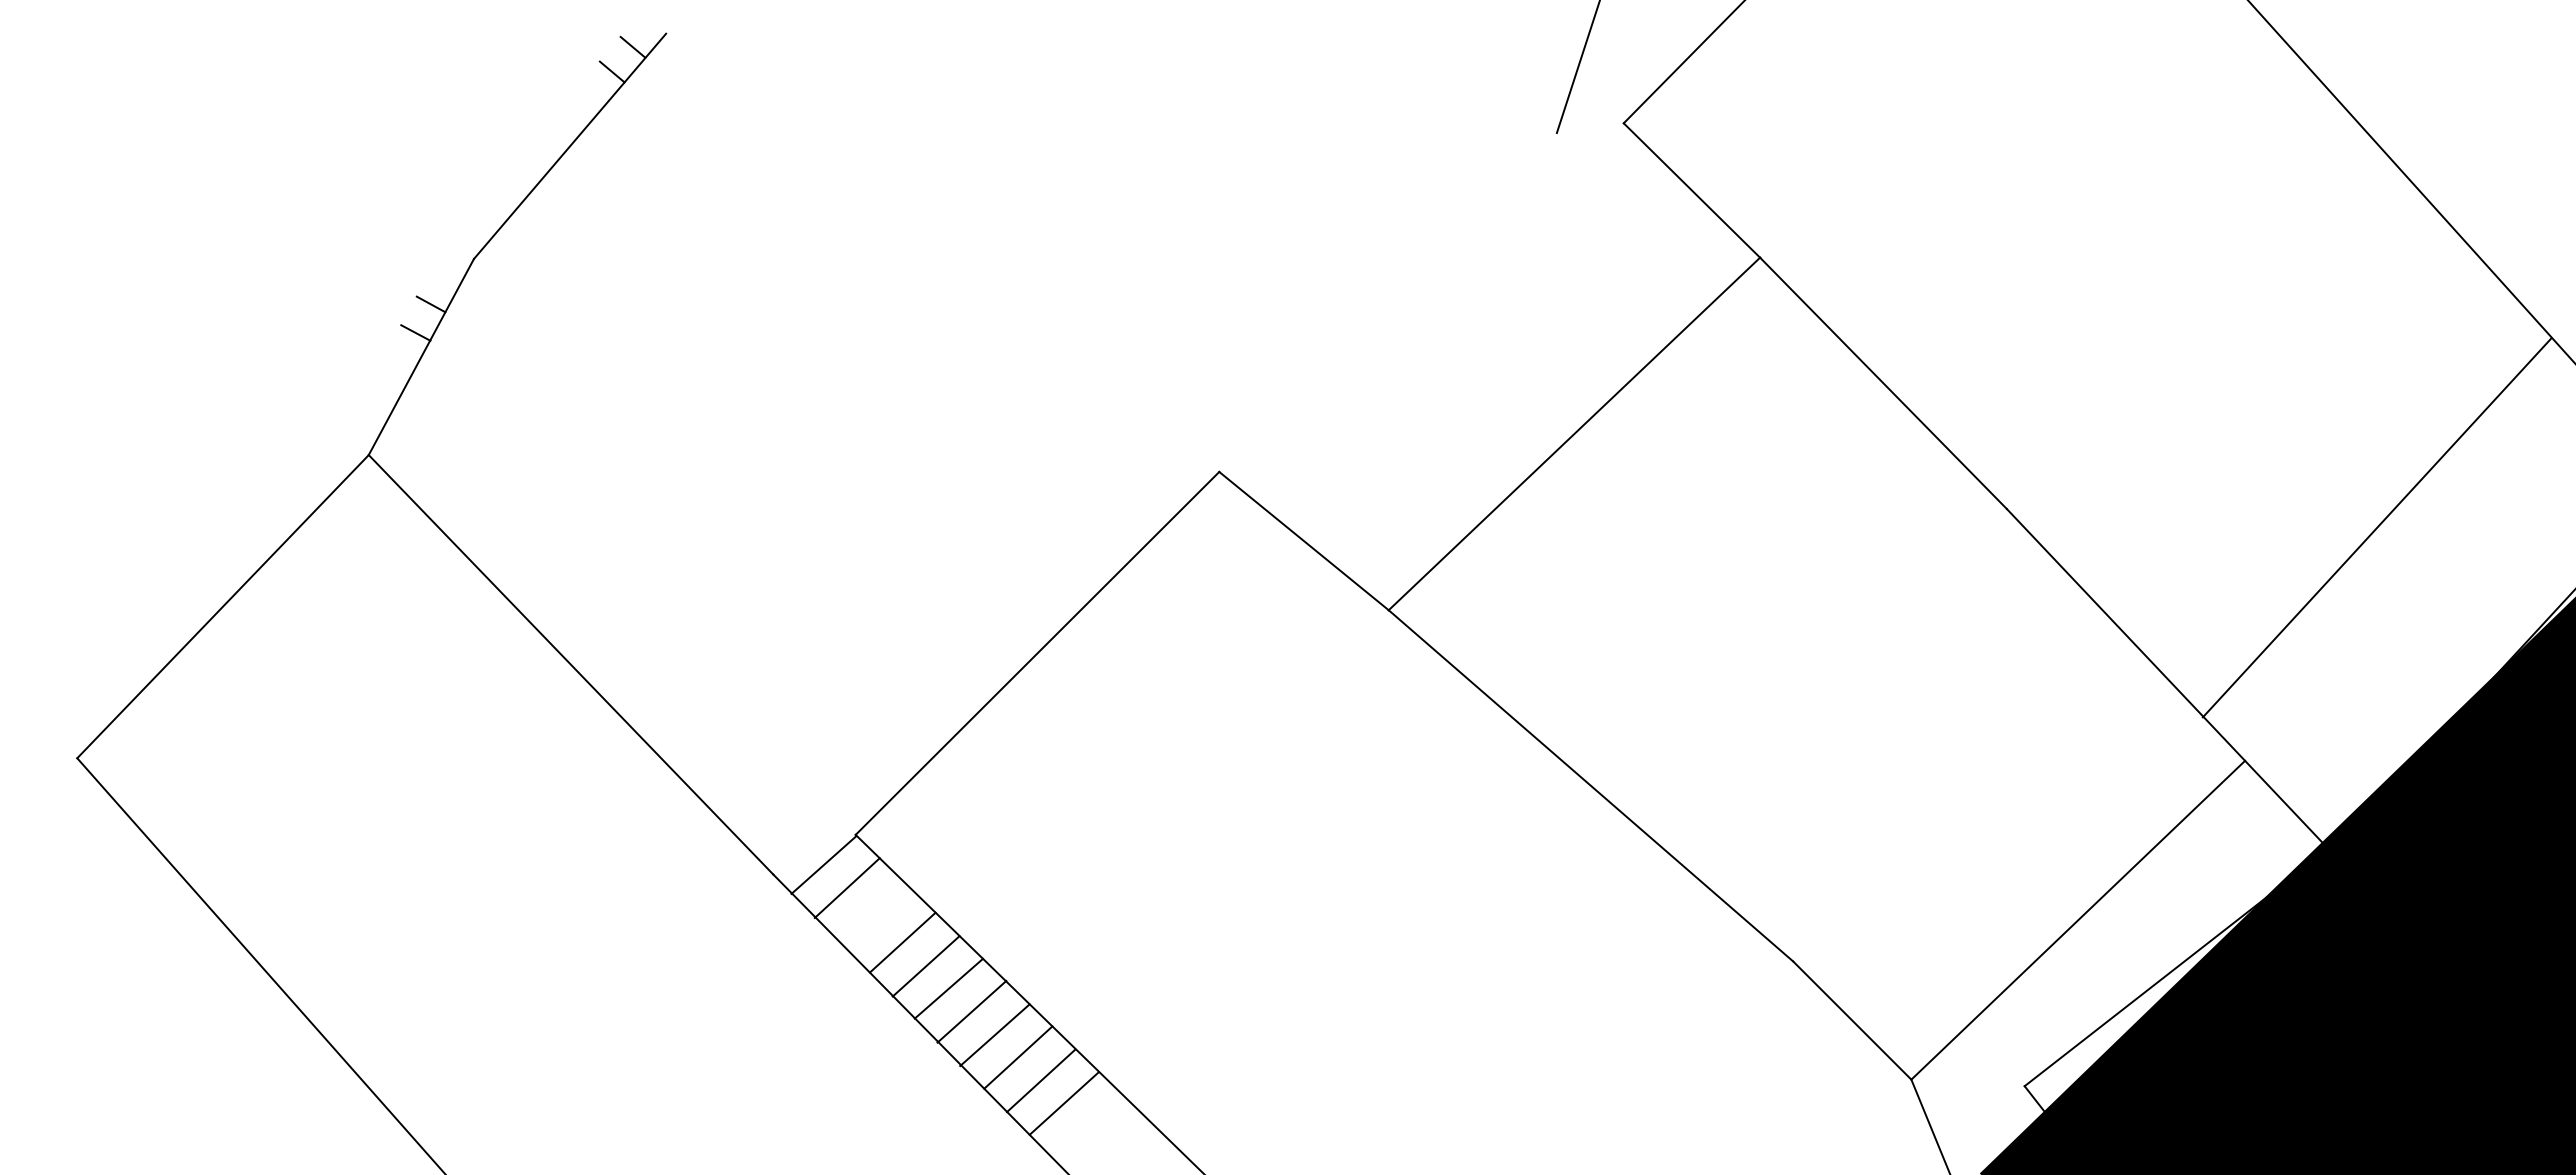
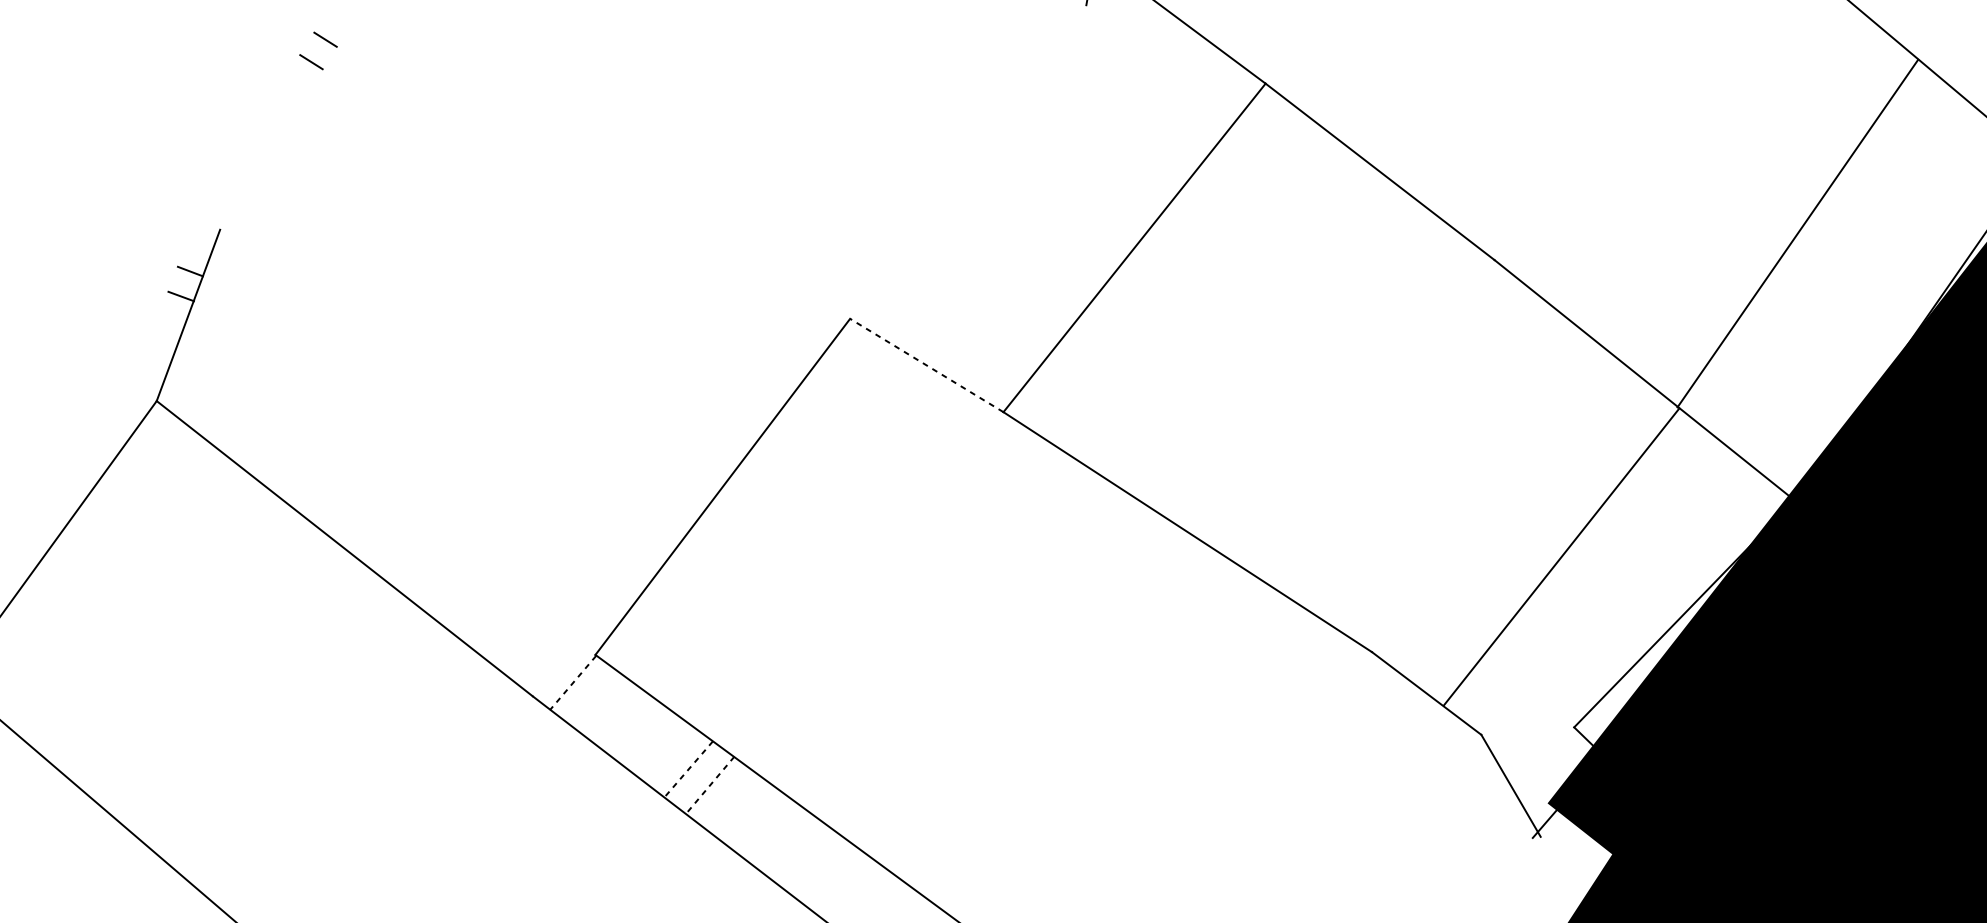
line: (569, 146) -> (285, 127), removed
line: (1303, 540) -> (926, 365), solid -> dashed
line: (823, 865) -> (572, 683), solid -> dashed
line: (846, 887) -> (593, 698), removed
line: (2078, 919) -> (1561, 556), moved
line: (902, 942) -> (645, 737), removed
line: (925, 966) -> (667, 754), removed
line: (948, 989) -> (688, 770), solid -> dashed
line: (971, 1012) -> (709, 786), solid -> dashed
line: (994, 1035) -> (730, 802), removed
line: (1018, 1057) -> (752, 817), removed
line: (1040, 1080) -> (773, 833), removed
line: (1063, 1103) -> (794, 849), removed

